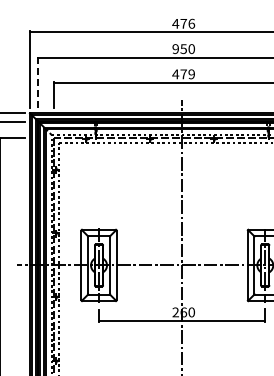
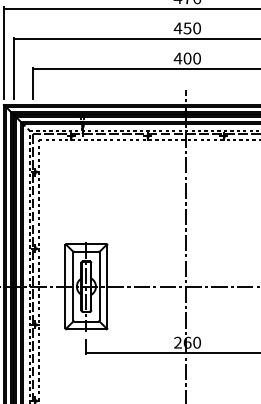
text: (175, 49) -> (177, 28), 950 -> 450
text: (187, 74) -> (192, 58), 479 -> 400
line: (38, 82) -> (14, 68), dashed -> solid

